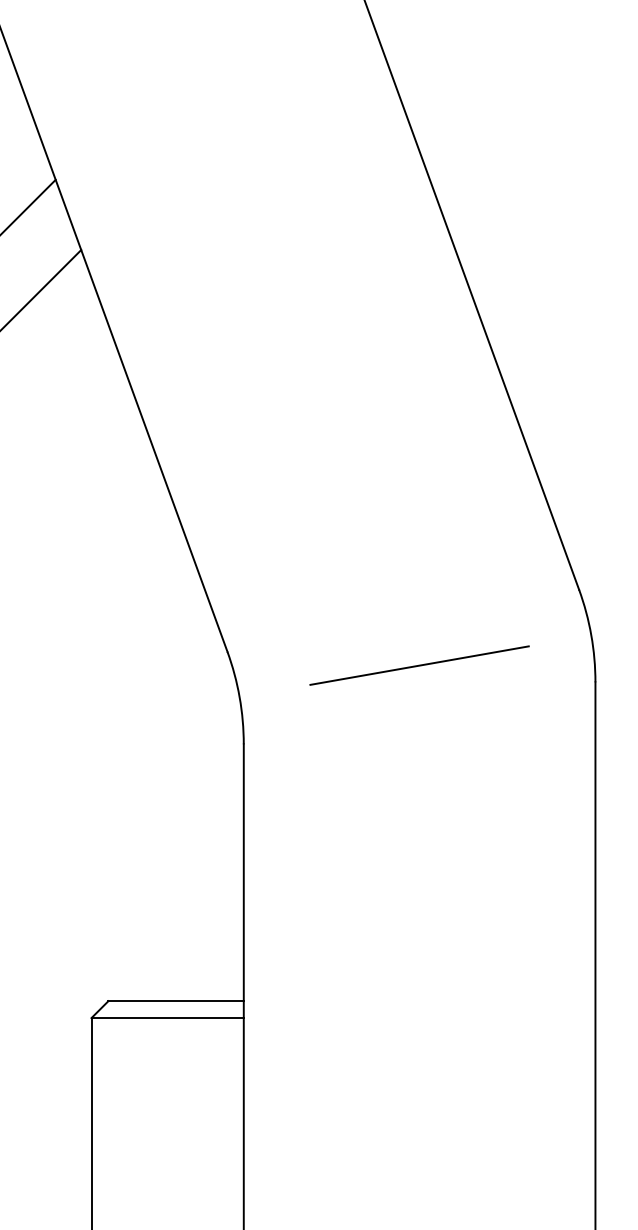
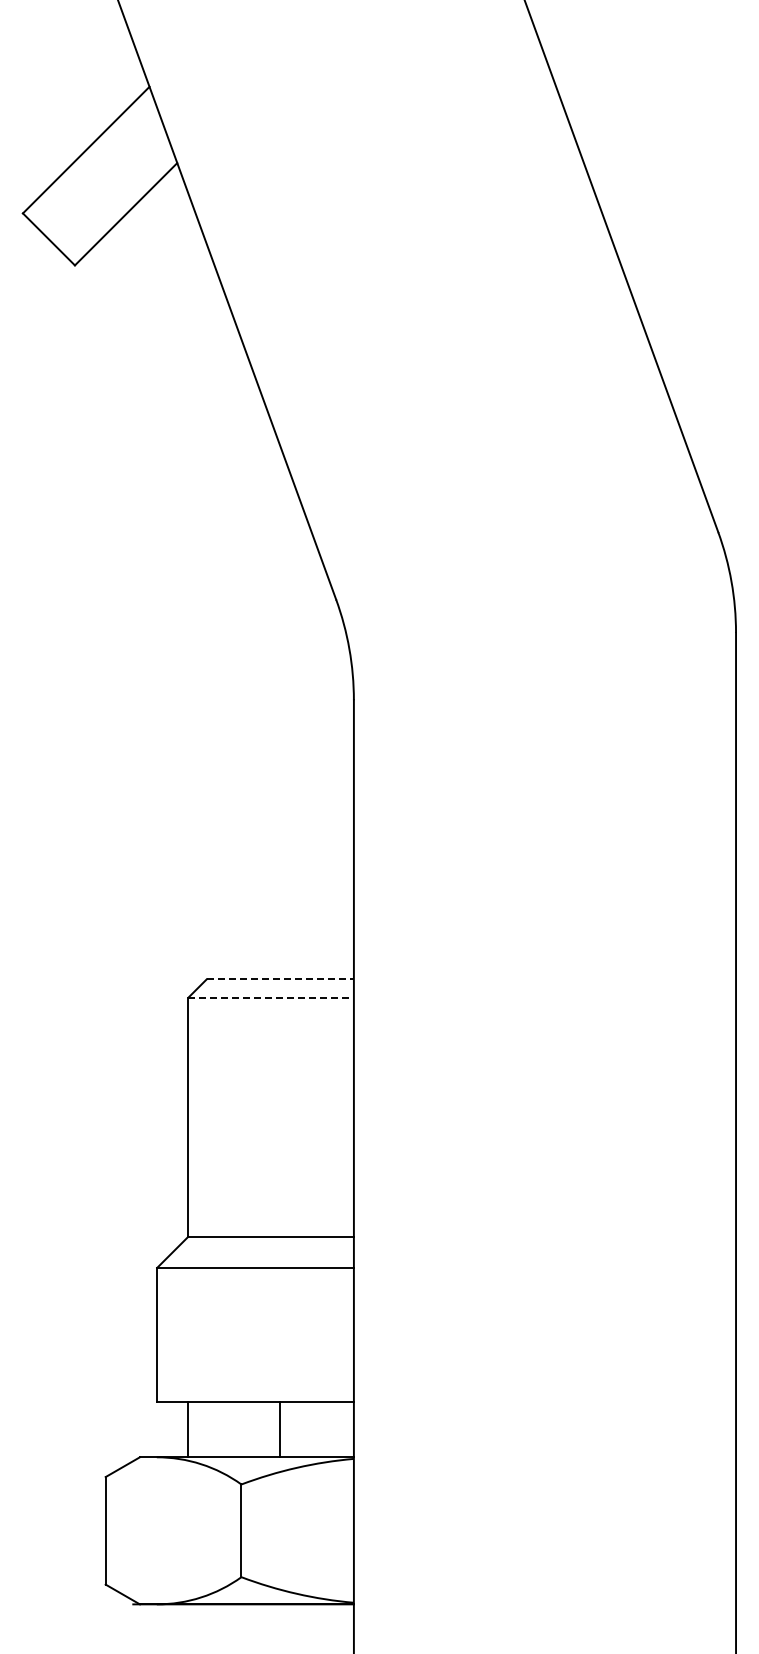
line: (419, 665) -> (544, 614), removed
line: (176, 1001) -> (280, 979), solid -> dashed
line: (167, 1017) -> (271, 997), solid -> dashed

